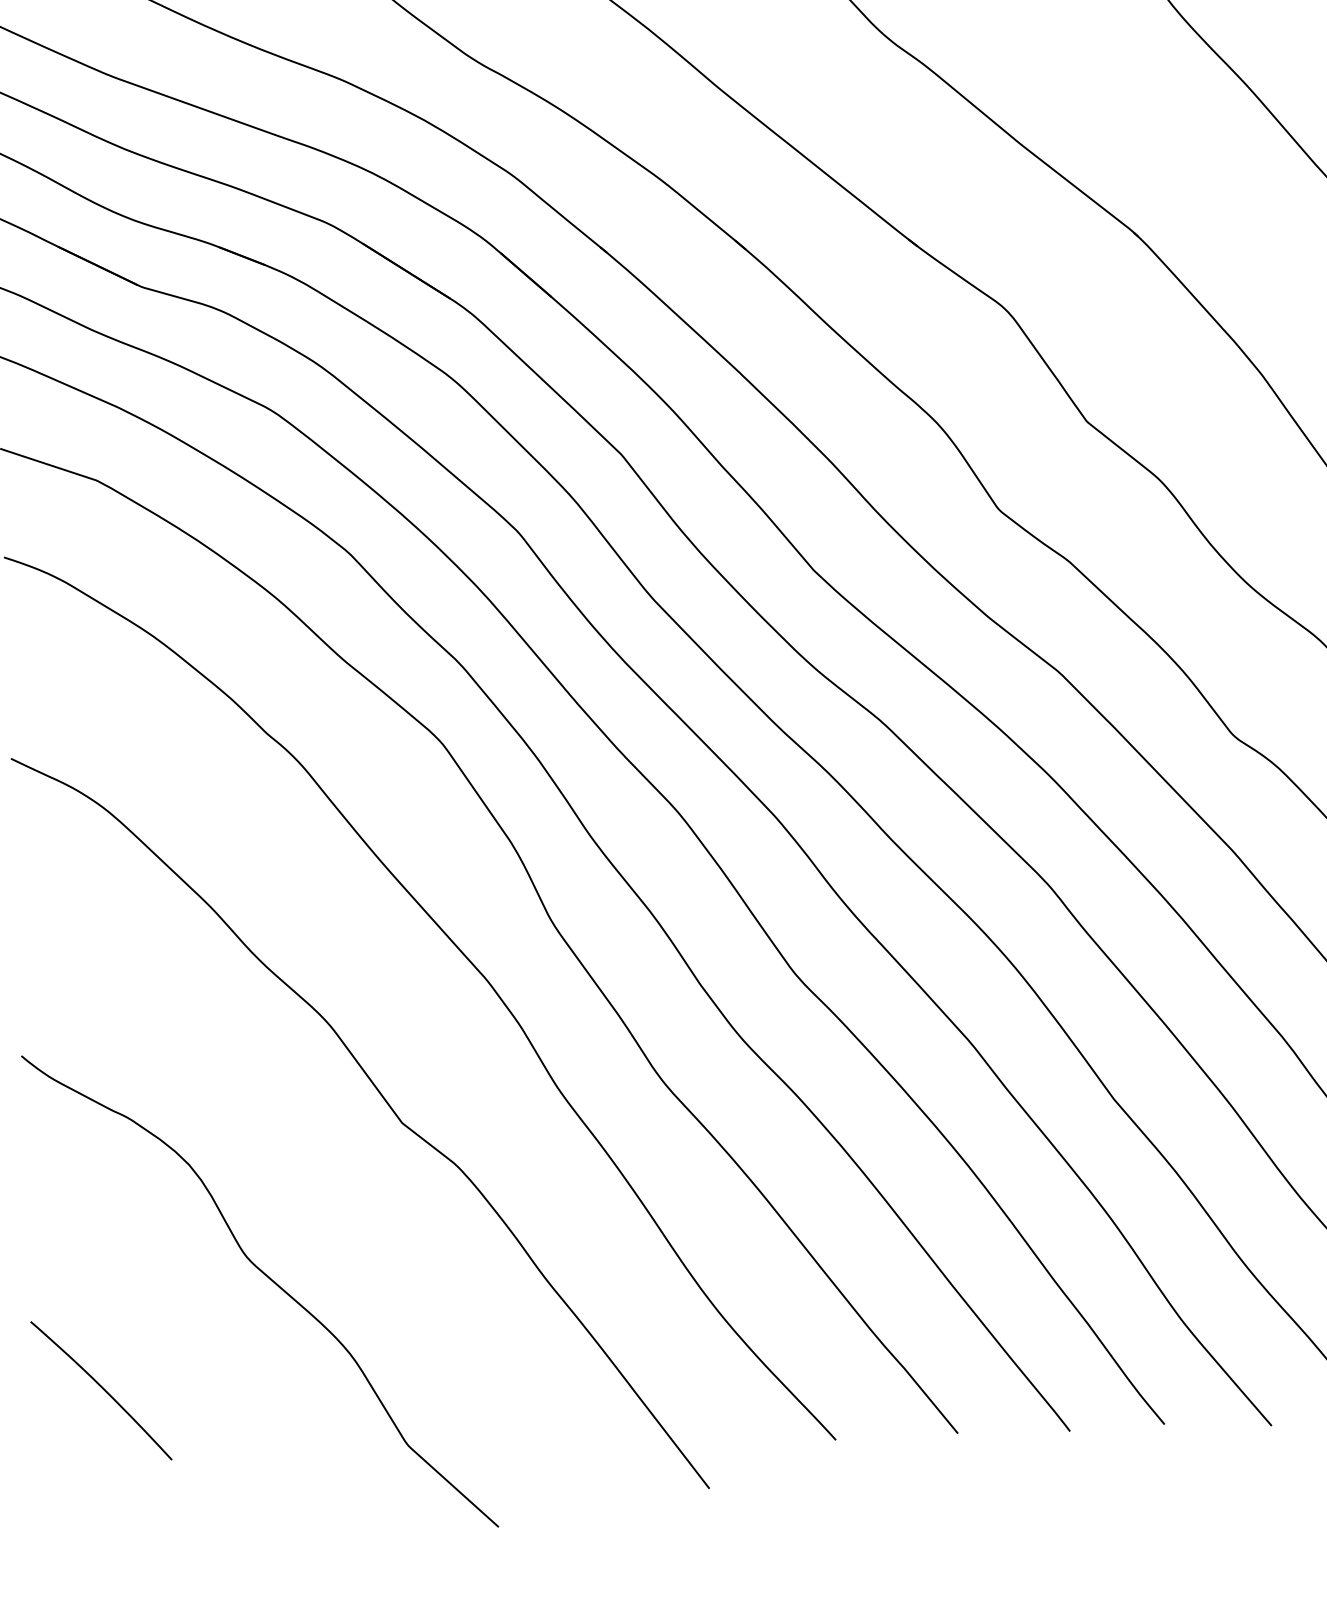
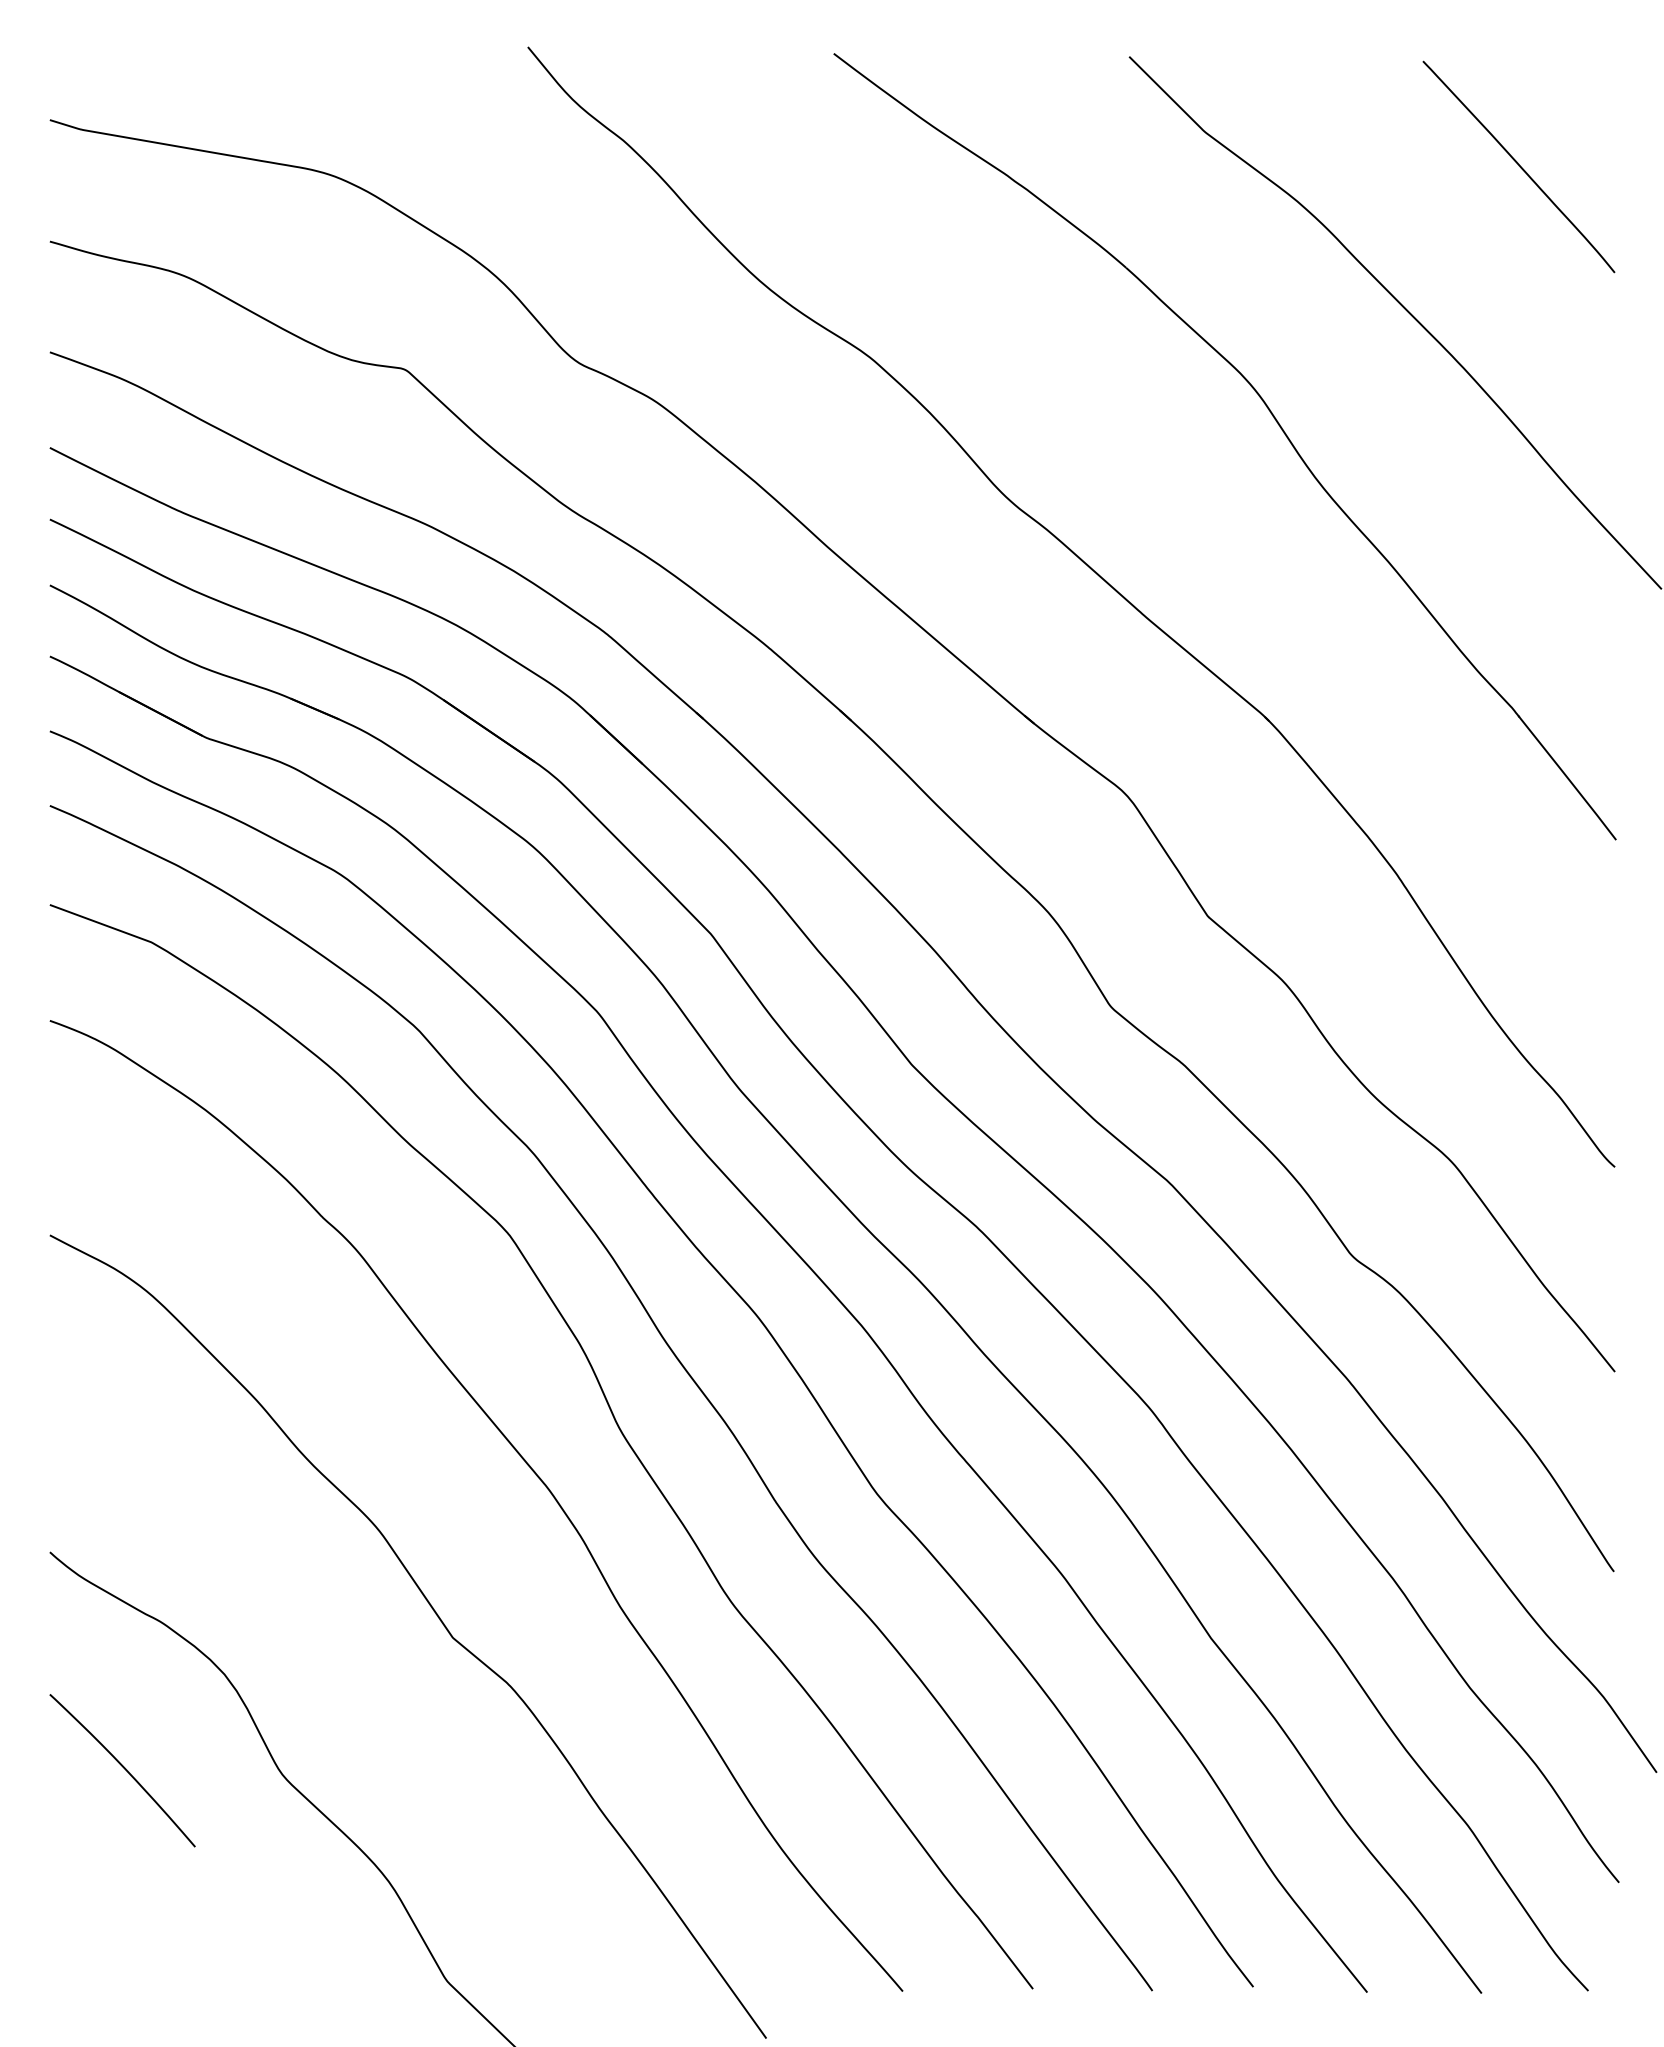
curve: (102, 1388) -> (123, 1768), moved

